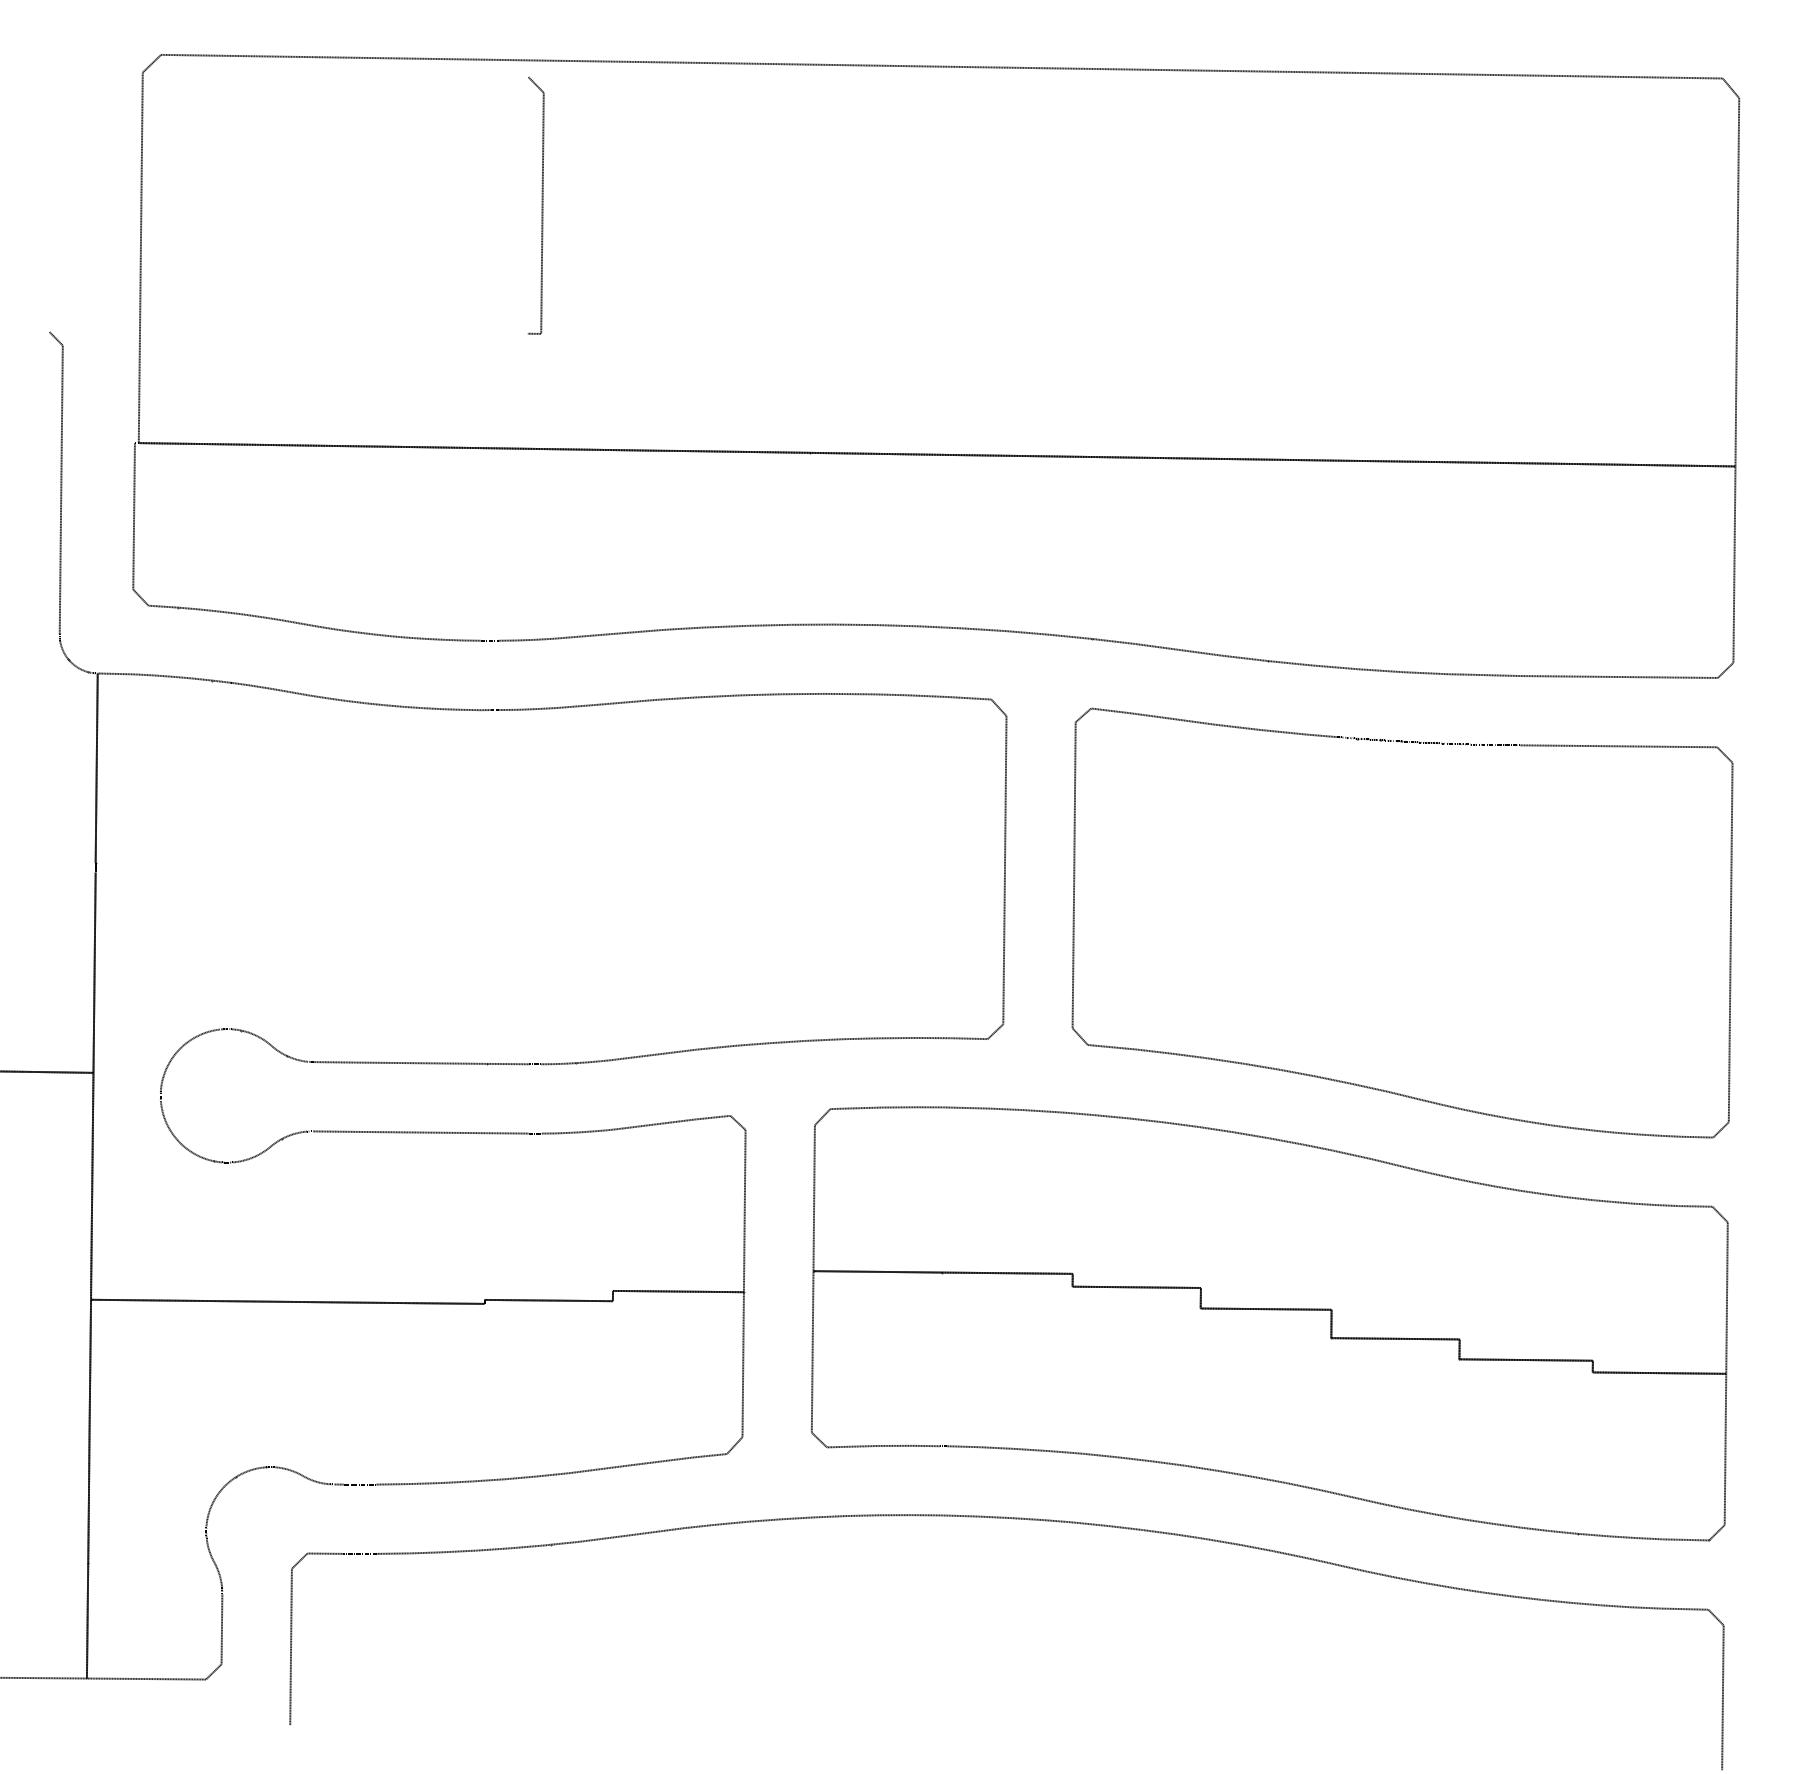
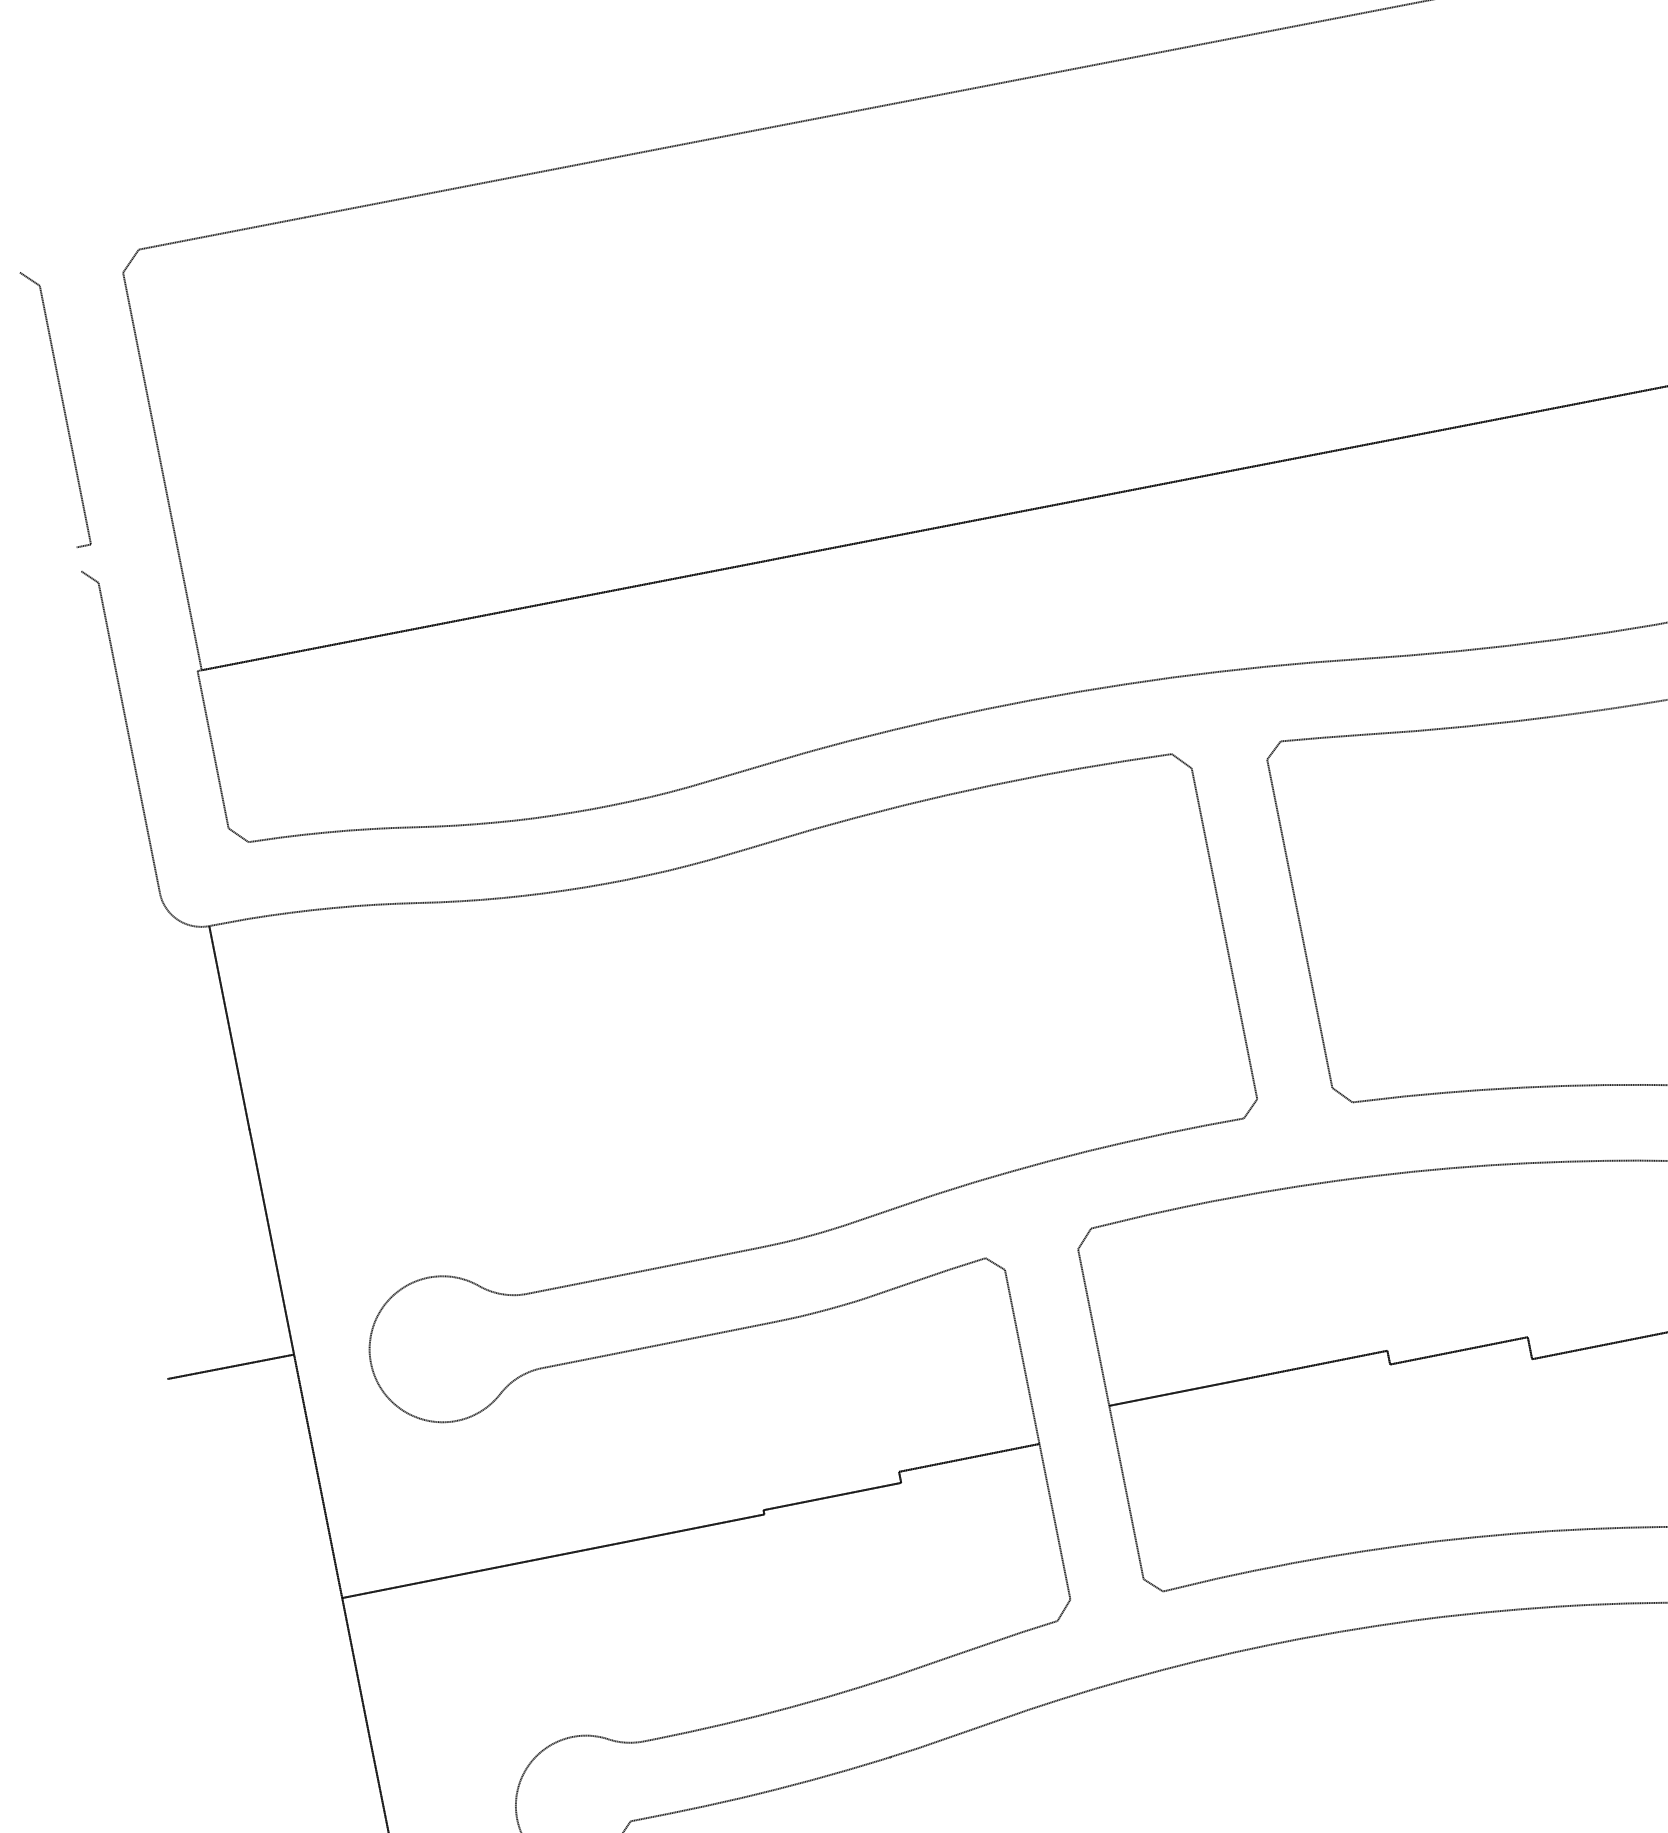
line: (541, 205) -> (62, 407), moved

